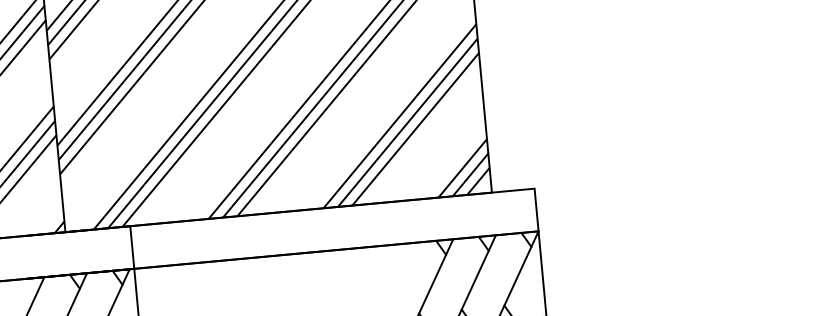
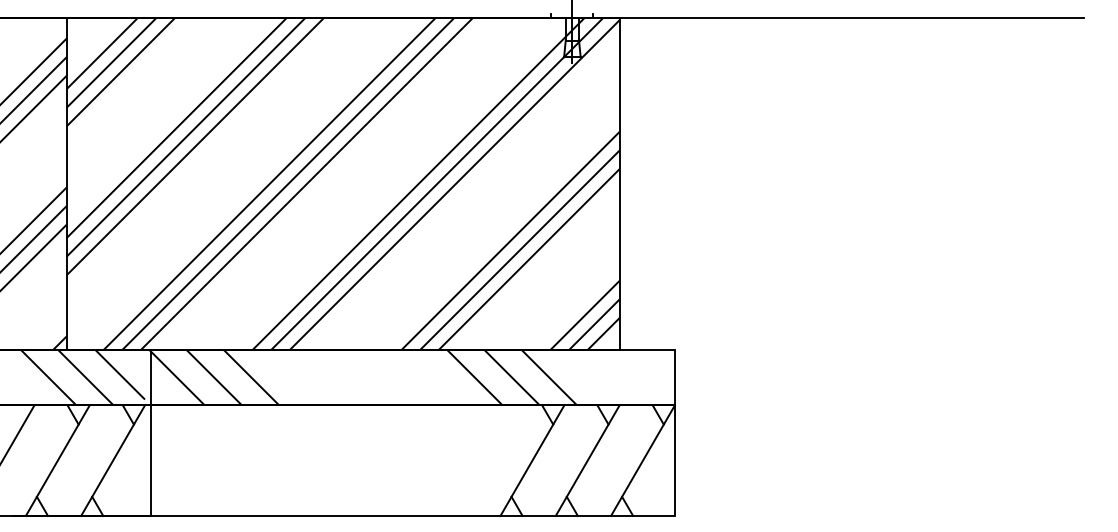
hatch: (296, 232) -> (363, 377), added
hatch: (79, 252) -> (82, 377), added

